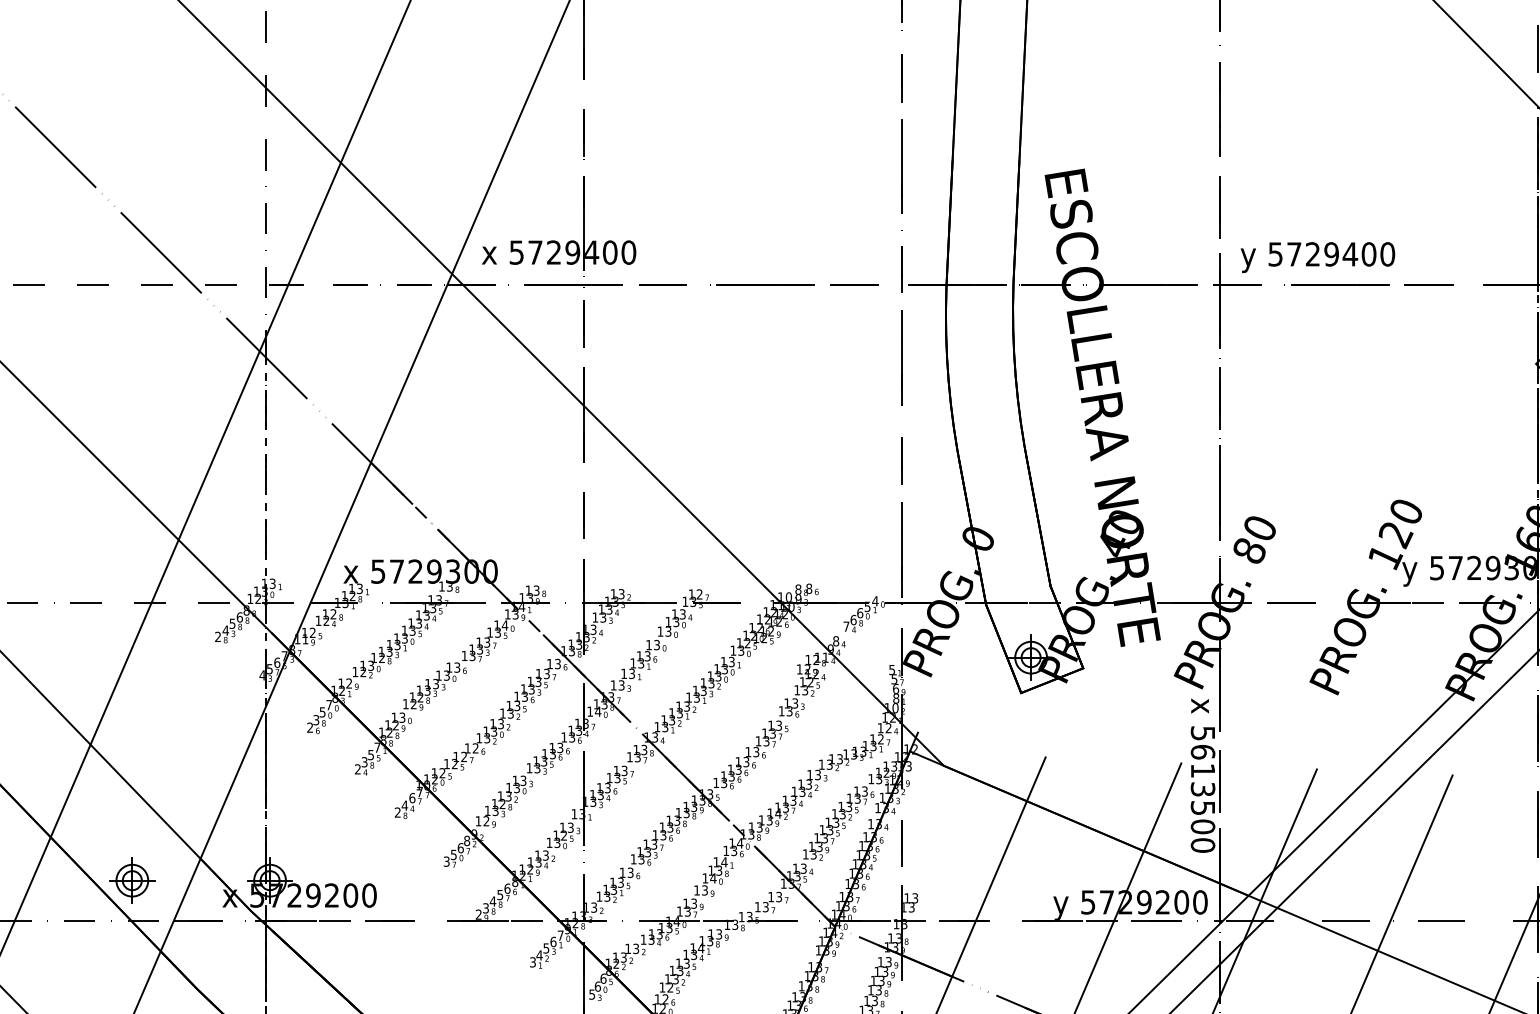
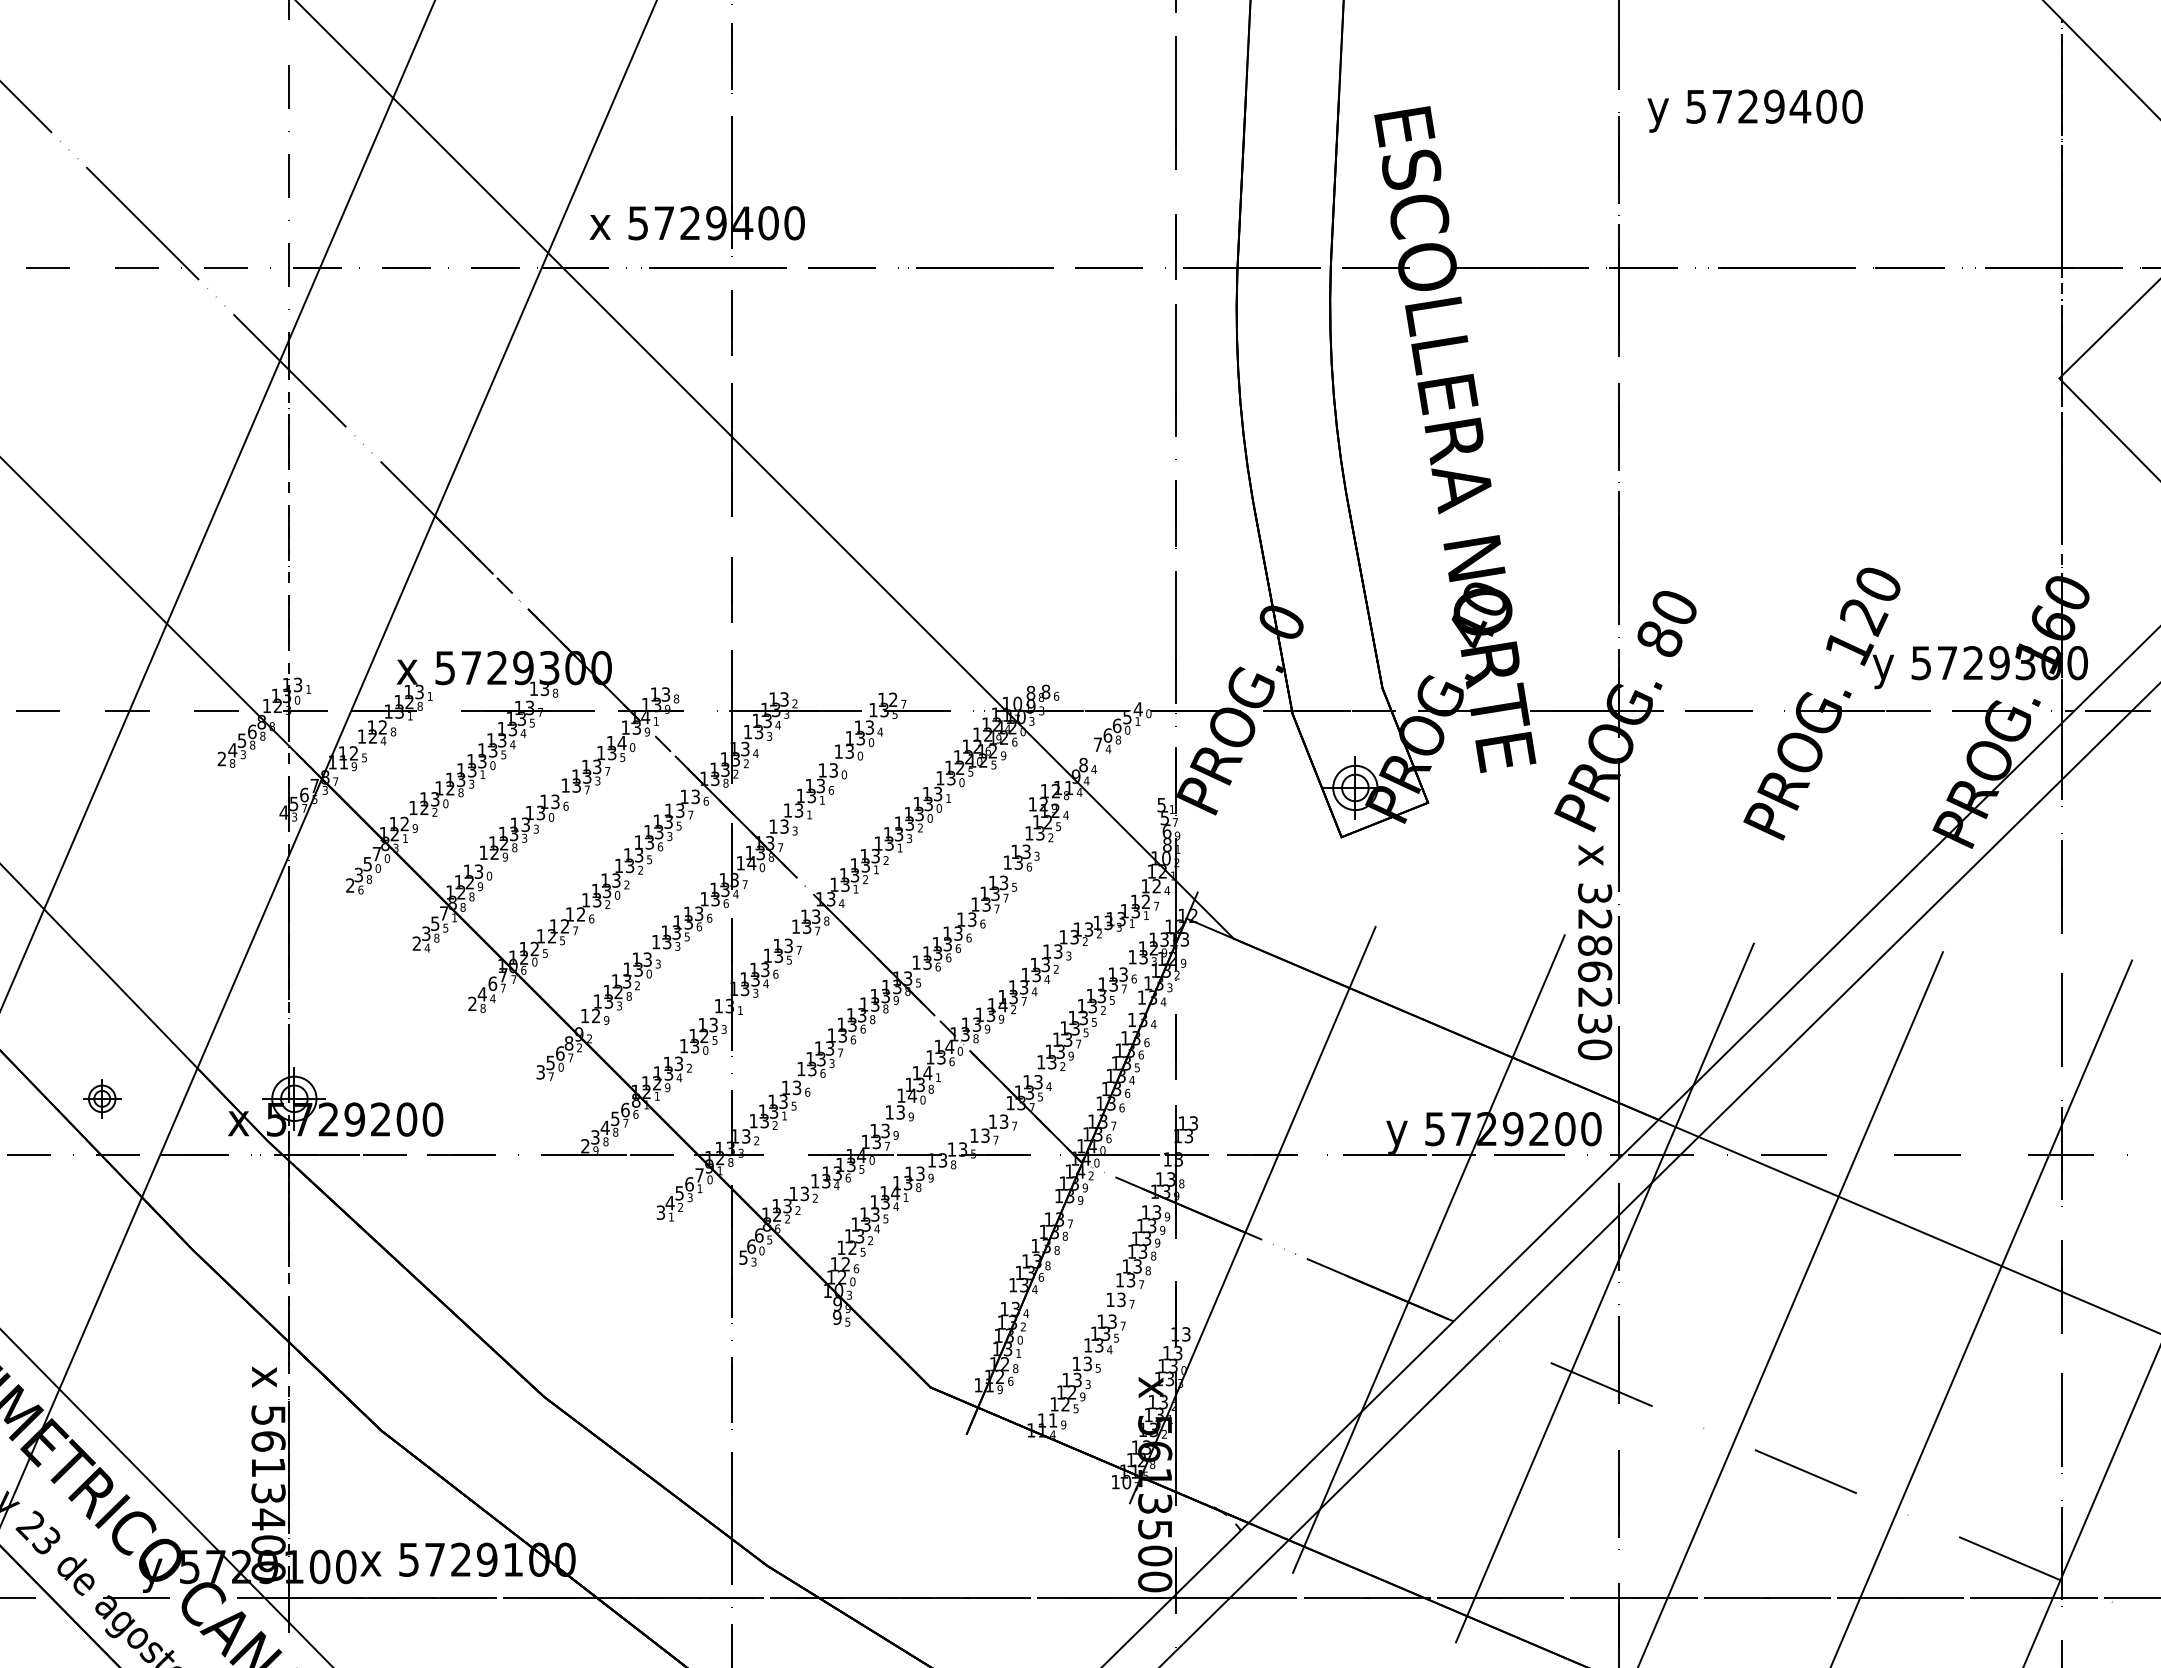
text: (1317, 257) -> (1754, 110), moved
text: (1203, 780) -> (1595, 959), 5613500 -> 3286230
part: (131, 880) -> (101, 1098), size x0.6

